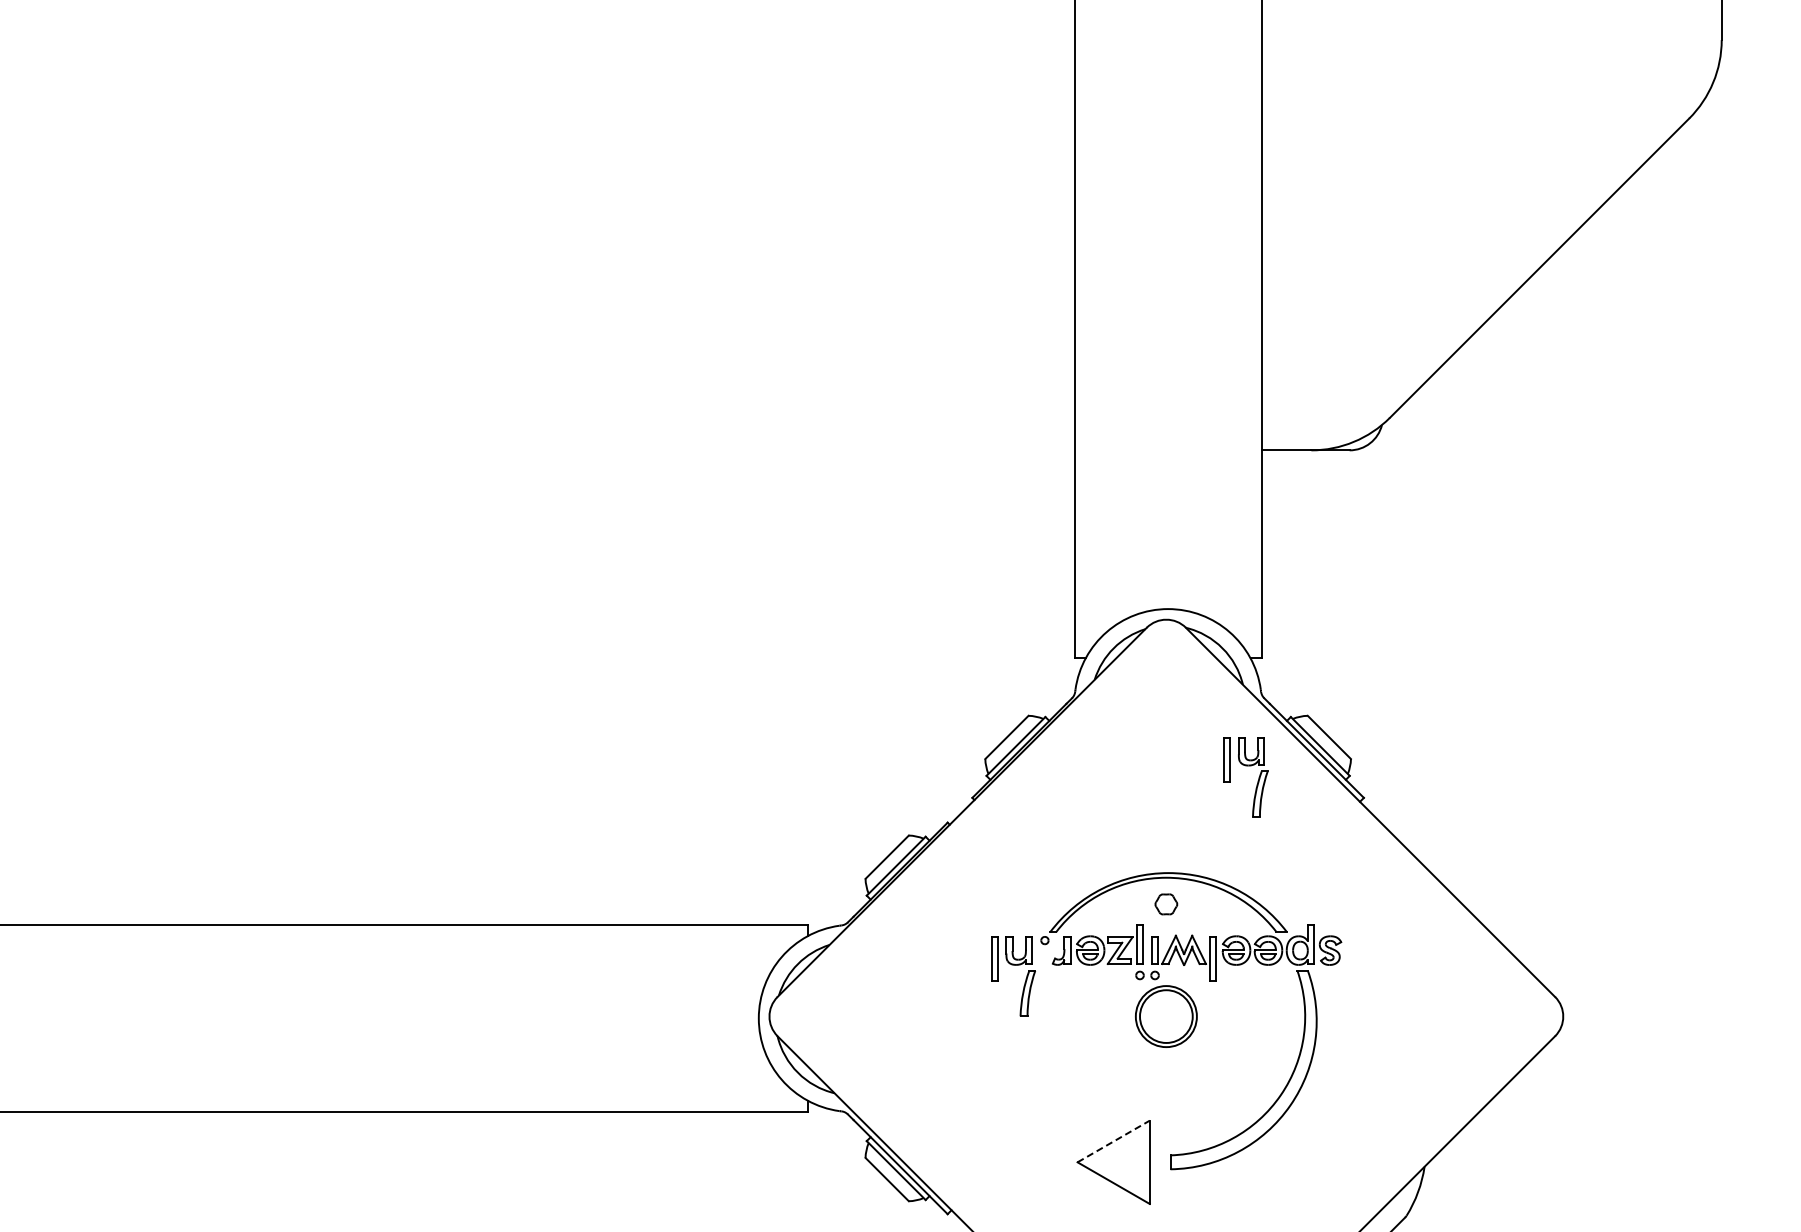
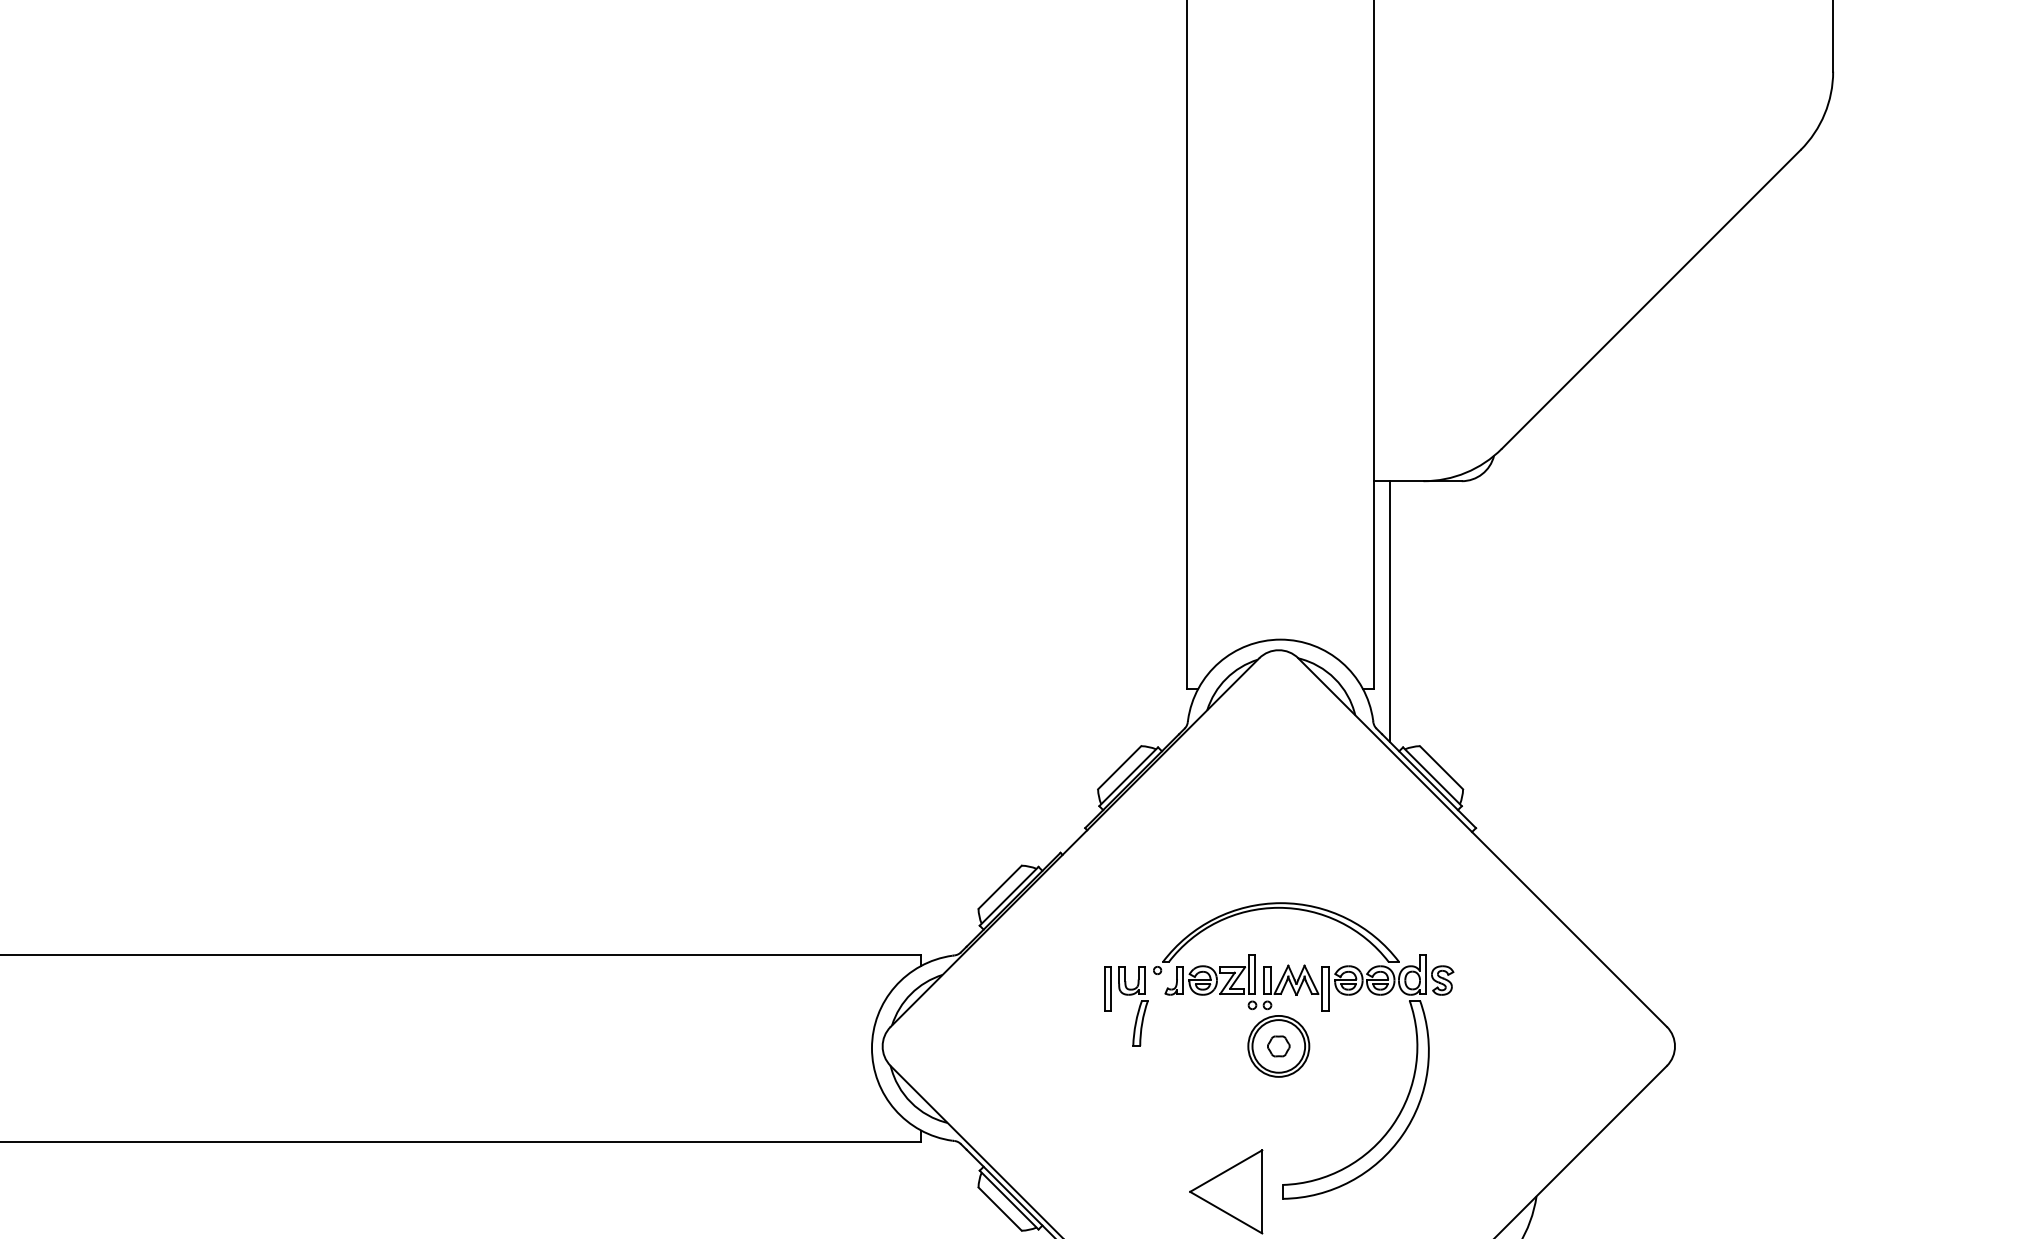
line: (1277, 580) -> (1389, 611), added
part: (1246, 766) -> (1358, 796), removed
part: (1166, 904) -> (1278, 1046), moved
line: (1113, 1141) -> (1226, 1171), dashed -> solid

